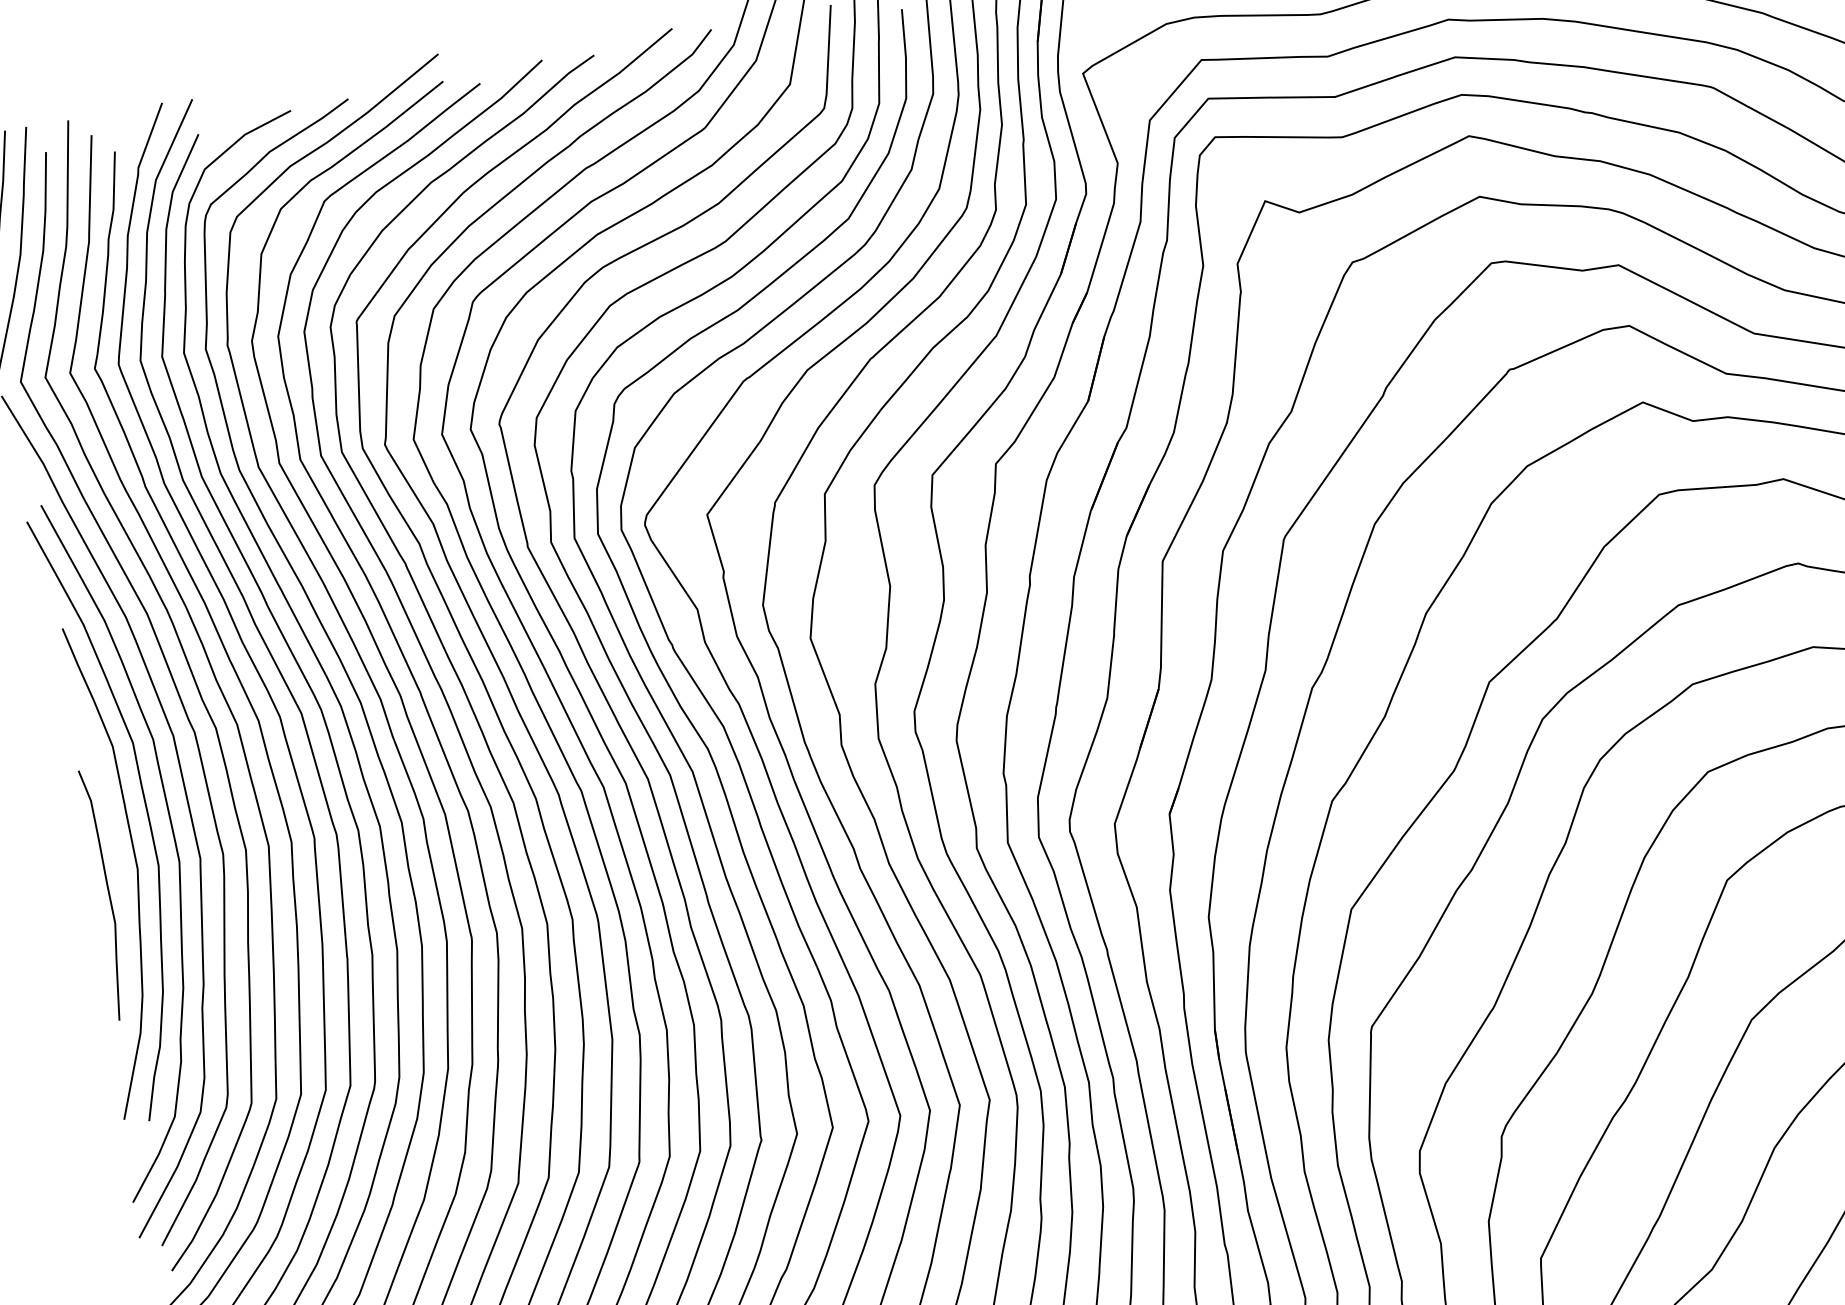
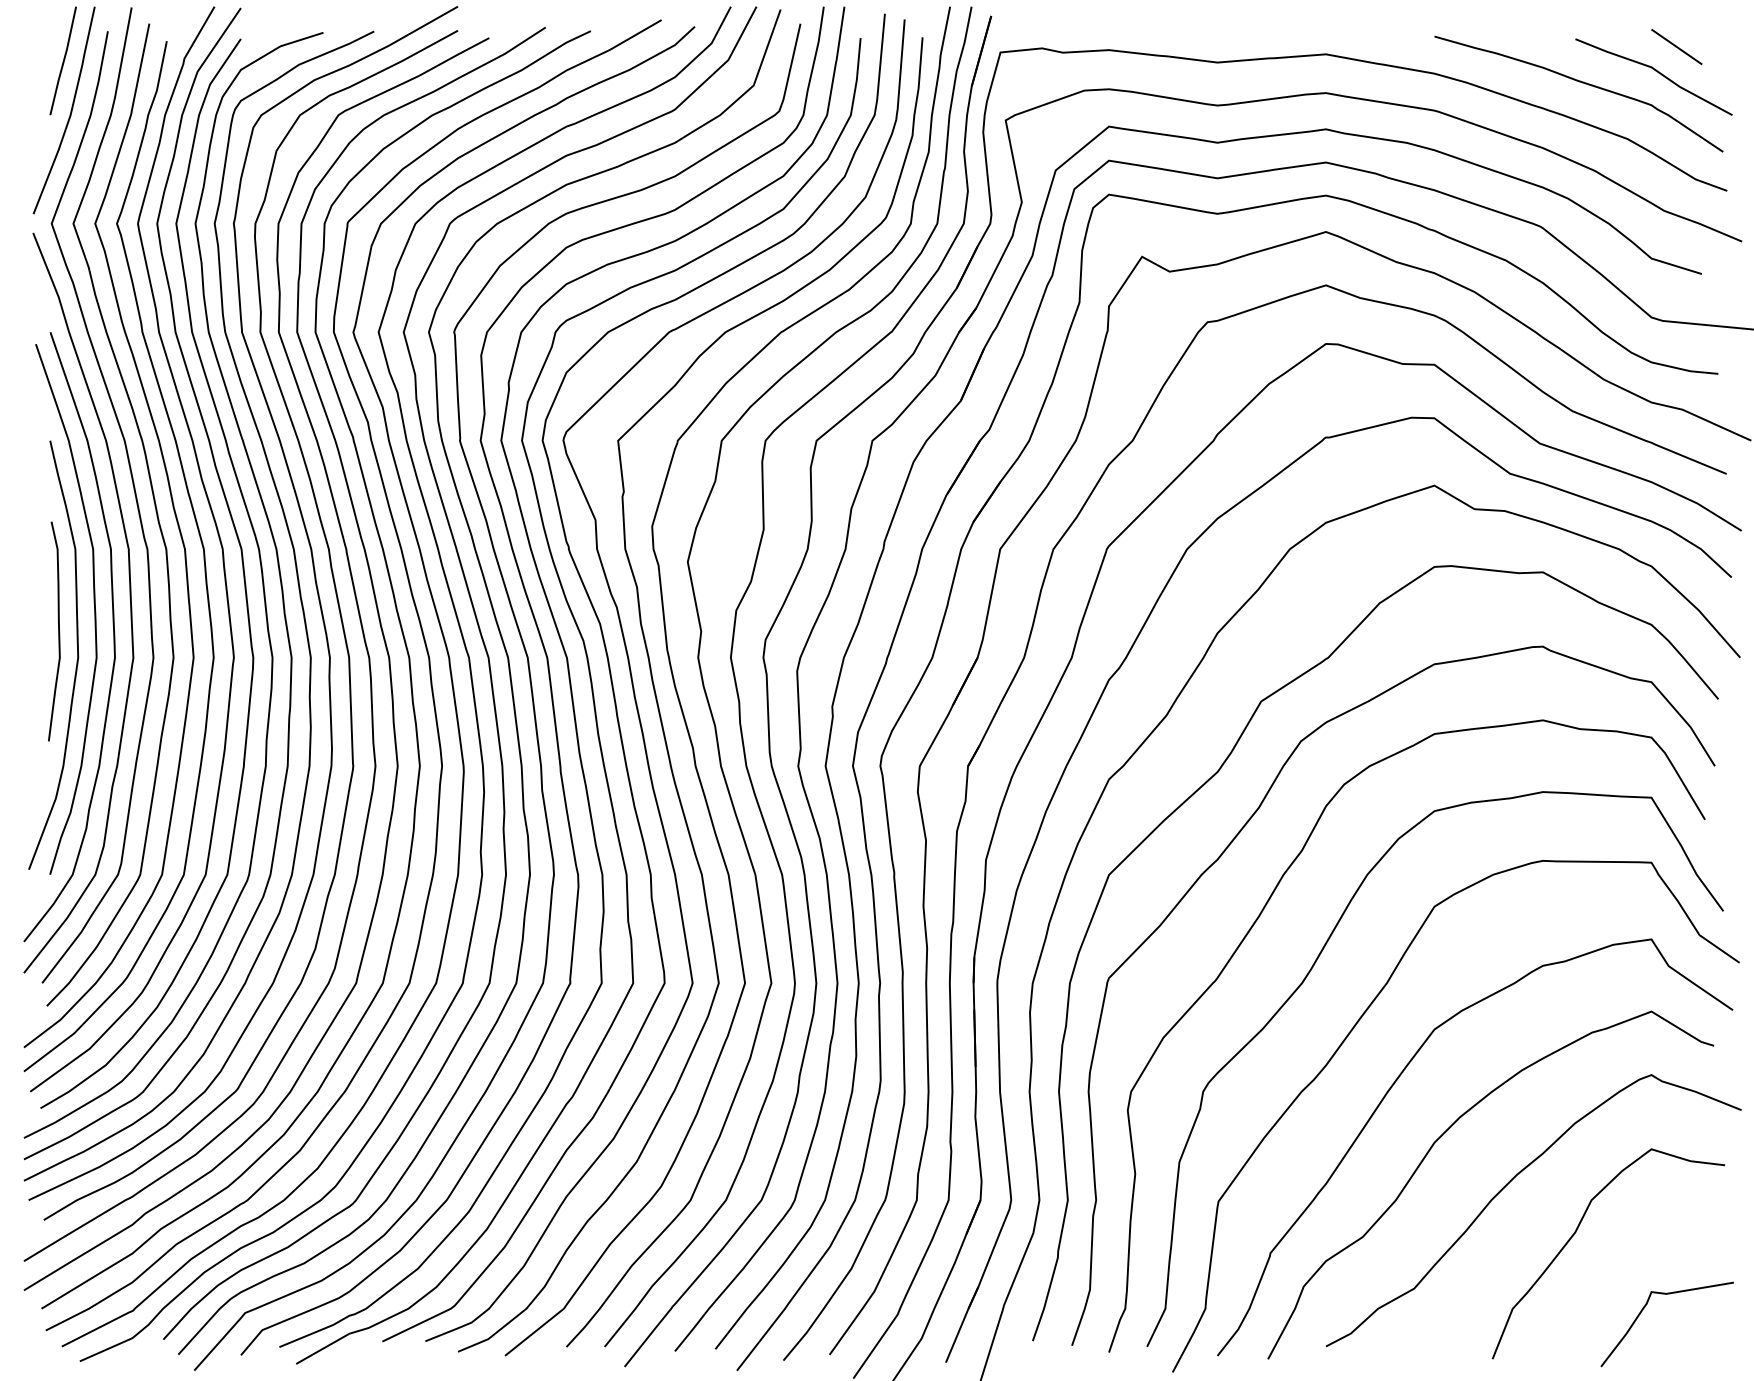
curve: (108, 894) -> (58, 631), moved

